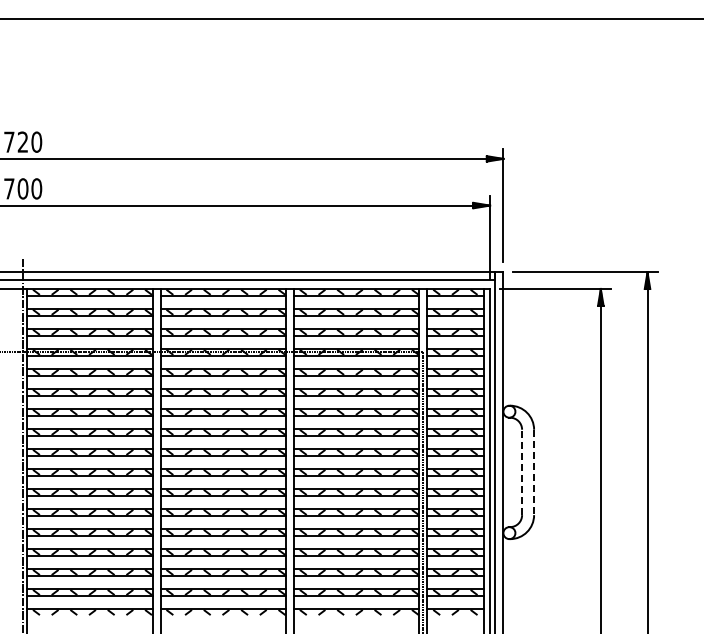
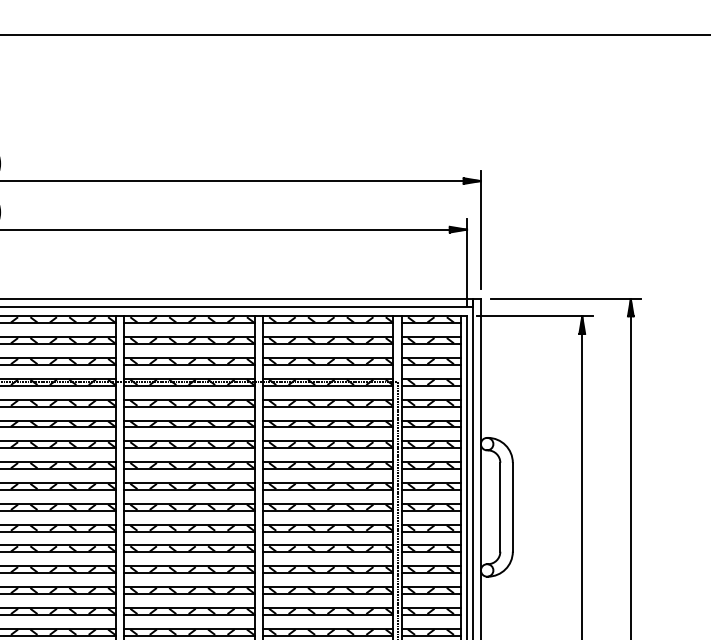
line: (522, 472) -> (500, 507), dashed -> solid
line: (534, 472) -> (513, 507), dashed -> solid

